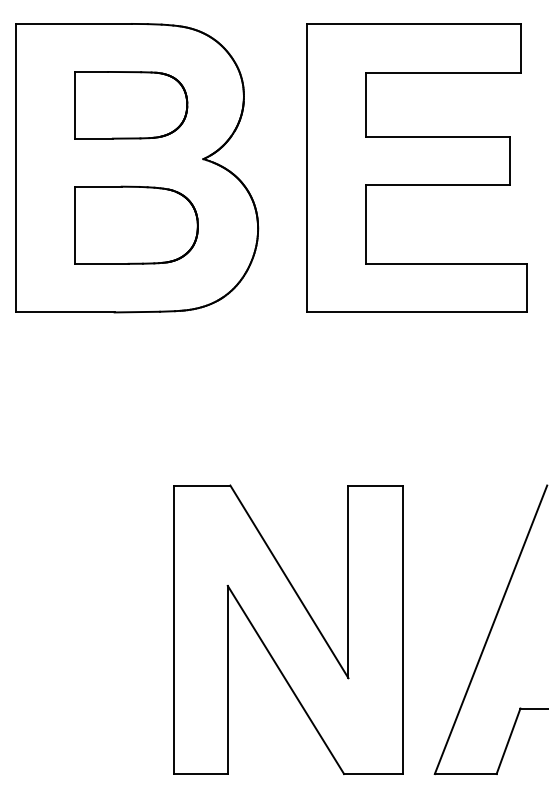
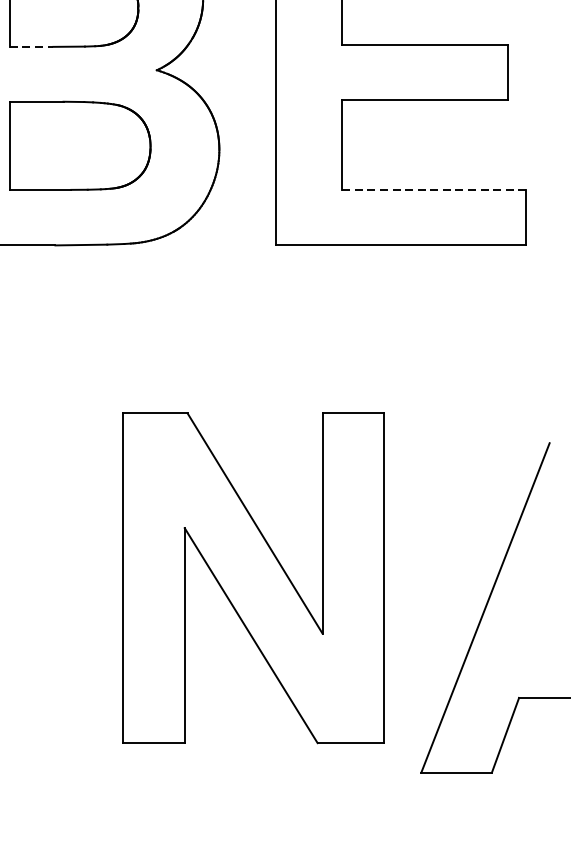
line: (94, 138) -> (32, 46), solid -> dashed
line: (446, 263) -> (434, 189), solid -> dashed
part: (288, 629) -> (254, 577), moved

